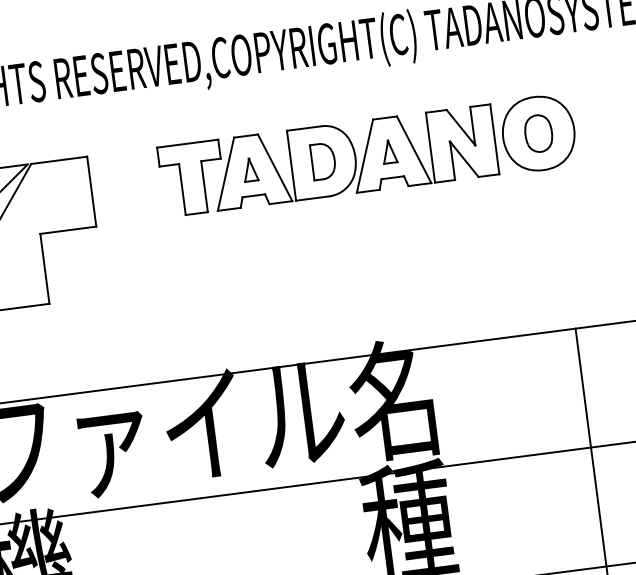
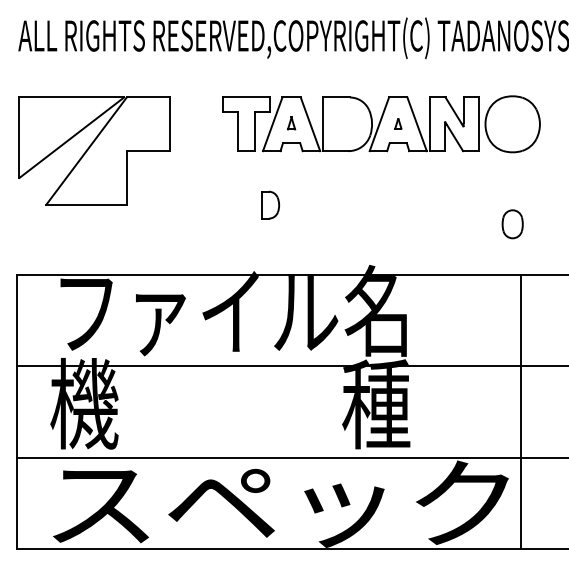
part: (538, 133) -> (512, 224), moved
part: (389, 151) -> (398, 123), size x0.6
part: (323, 160) -> (270, 204), moved
part: (250, 170) -> (291, 123), size x0.7

